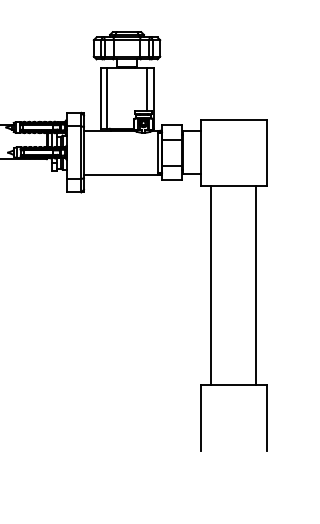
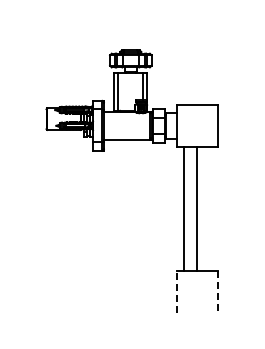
line: (255, 284) -> (196, 208), moved
line: (199, 417) -> (176, 291), solid -> dashed
line: (267, 417) -> (218, 291), solid -> dashed

